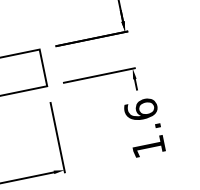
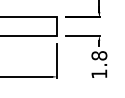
text: (141, 109) -> (99, 55), 1.6 -> 1.8

